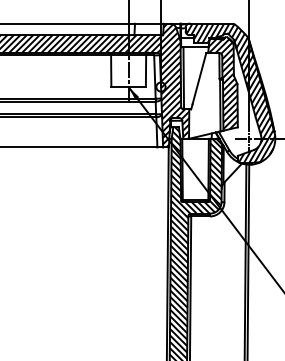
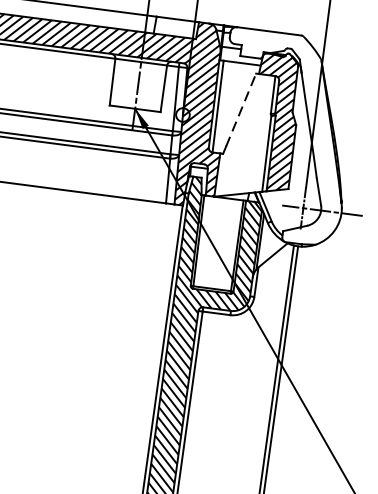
line: (199, 78) -> (241, 109), solid -> dashed
hatch: (230, 93) -> (284, 137), removed

